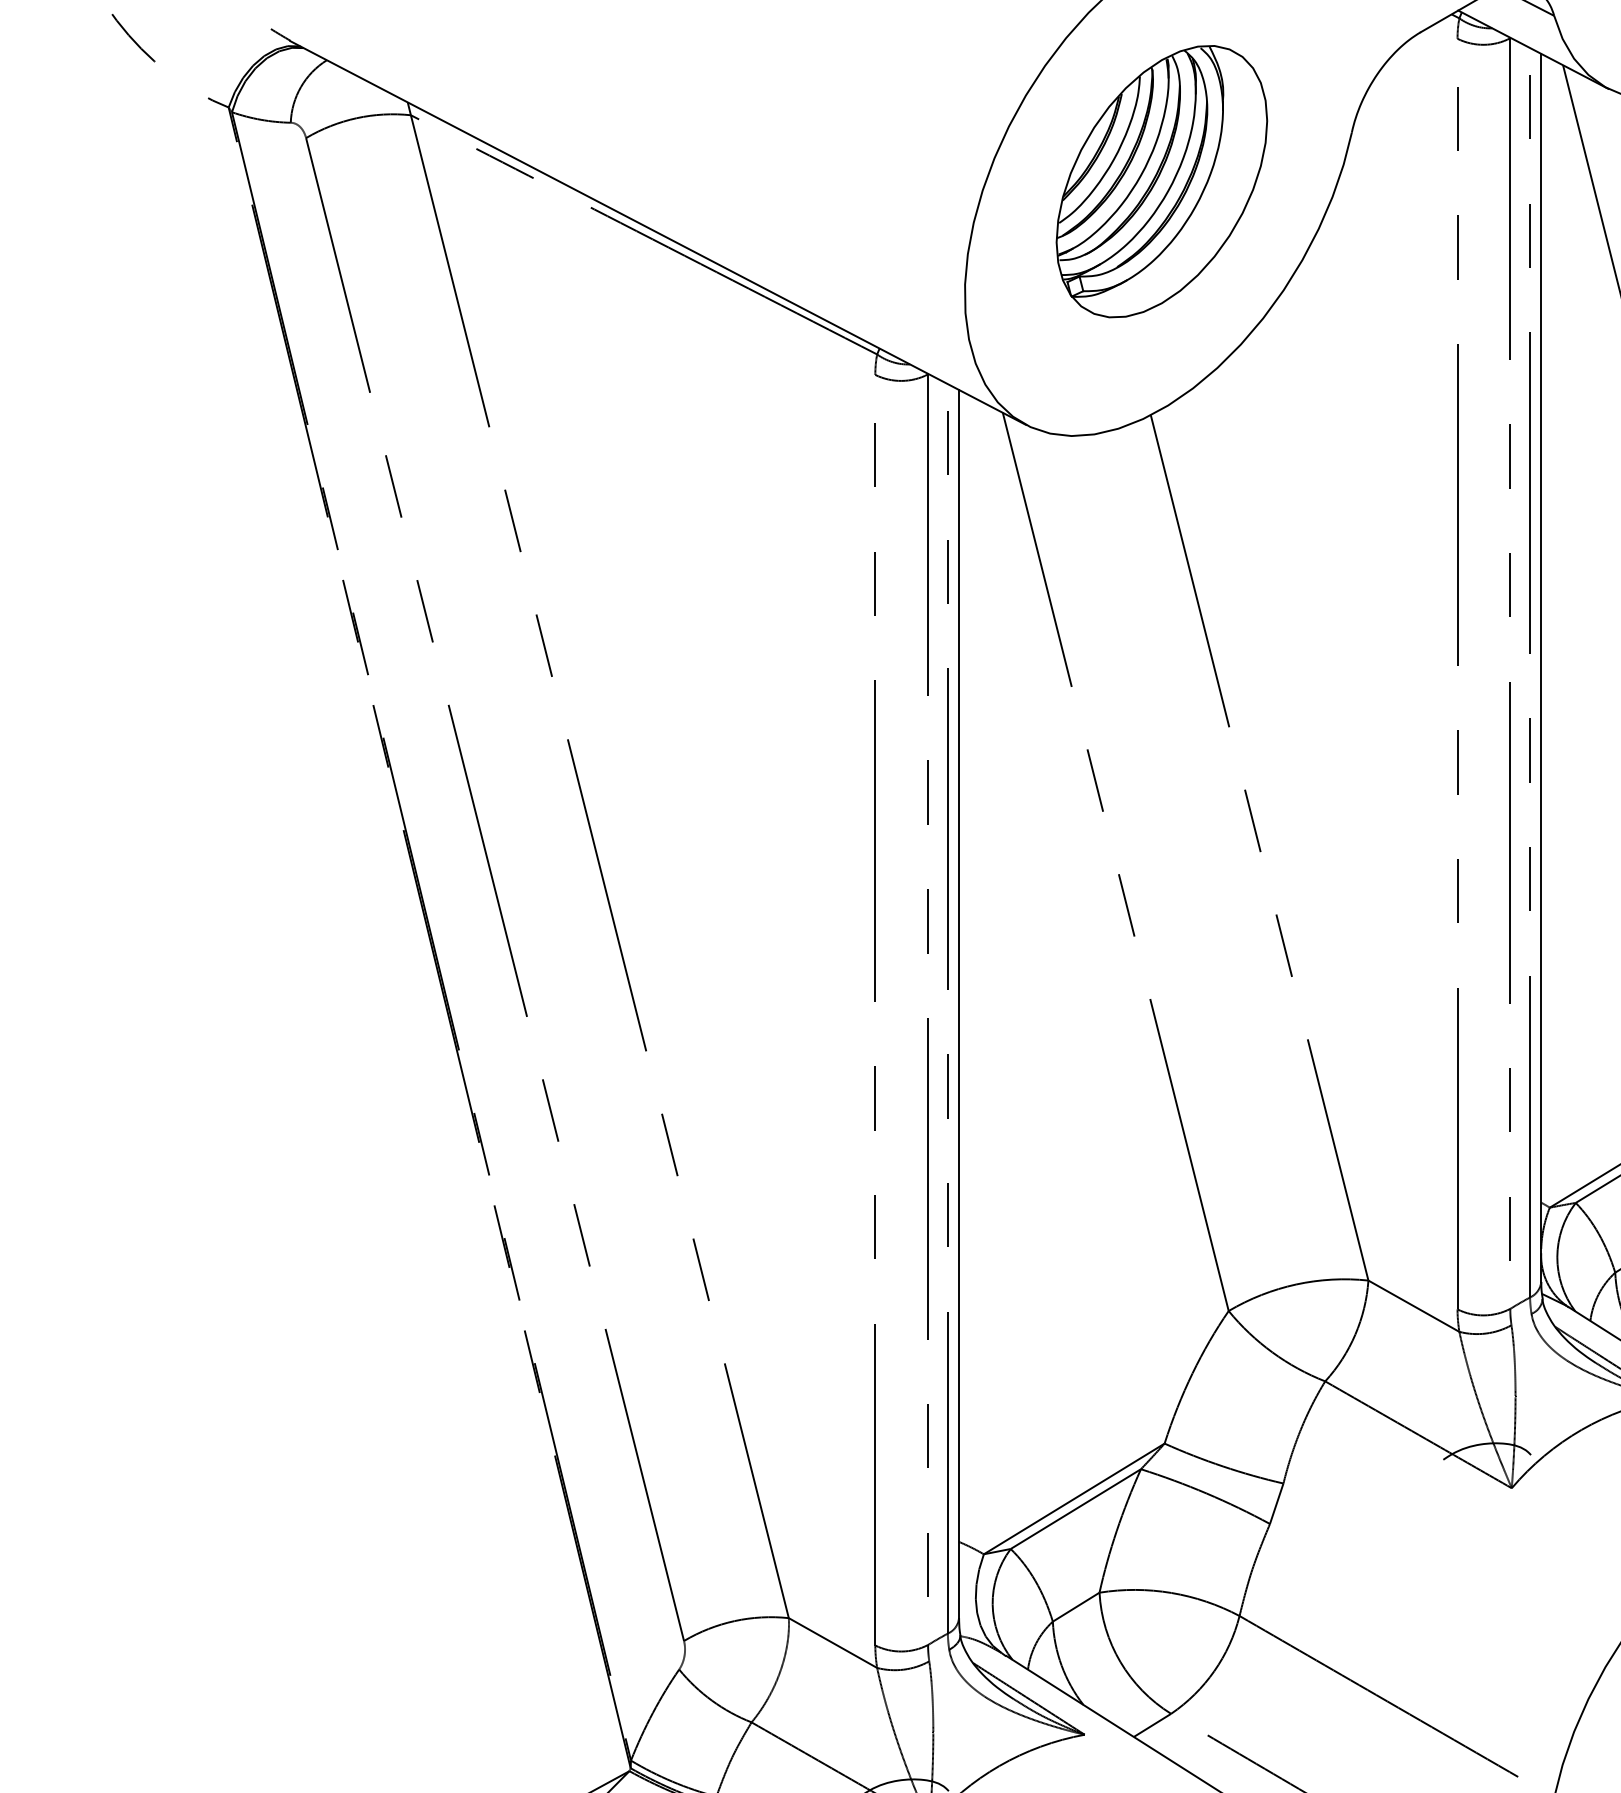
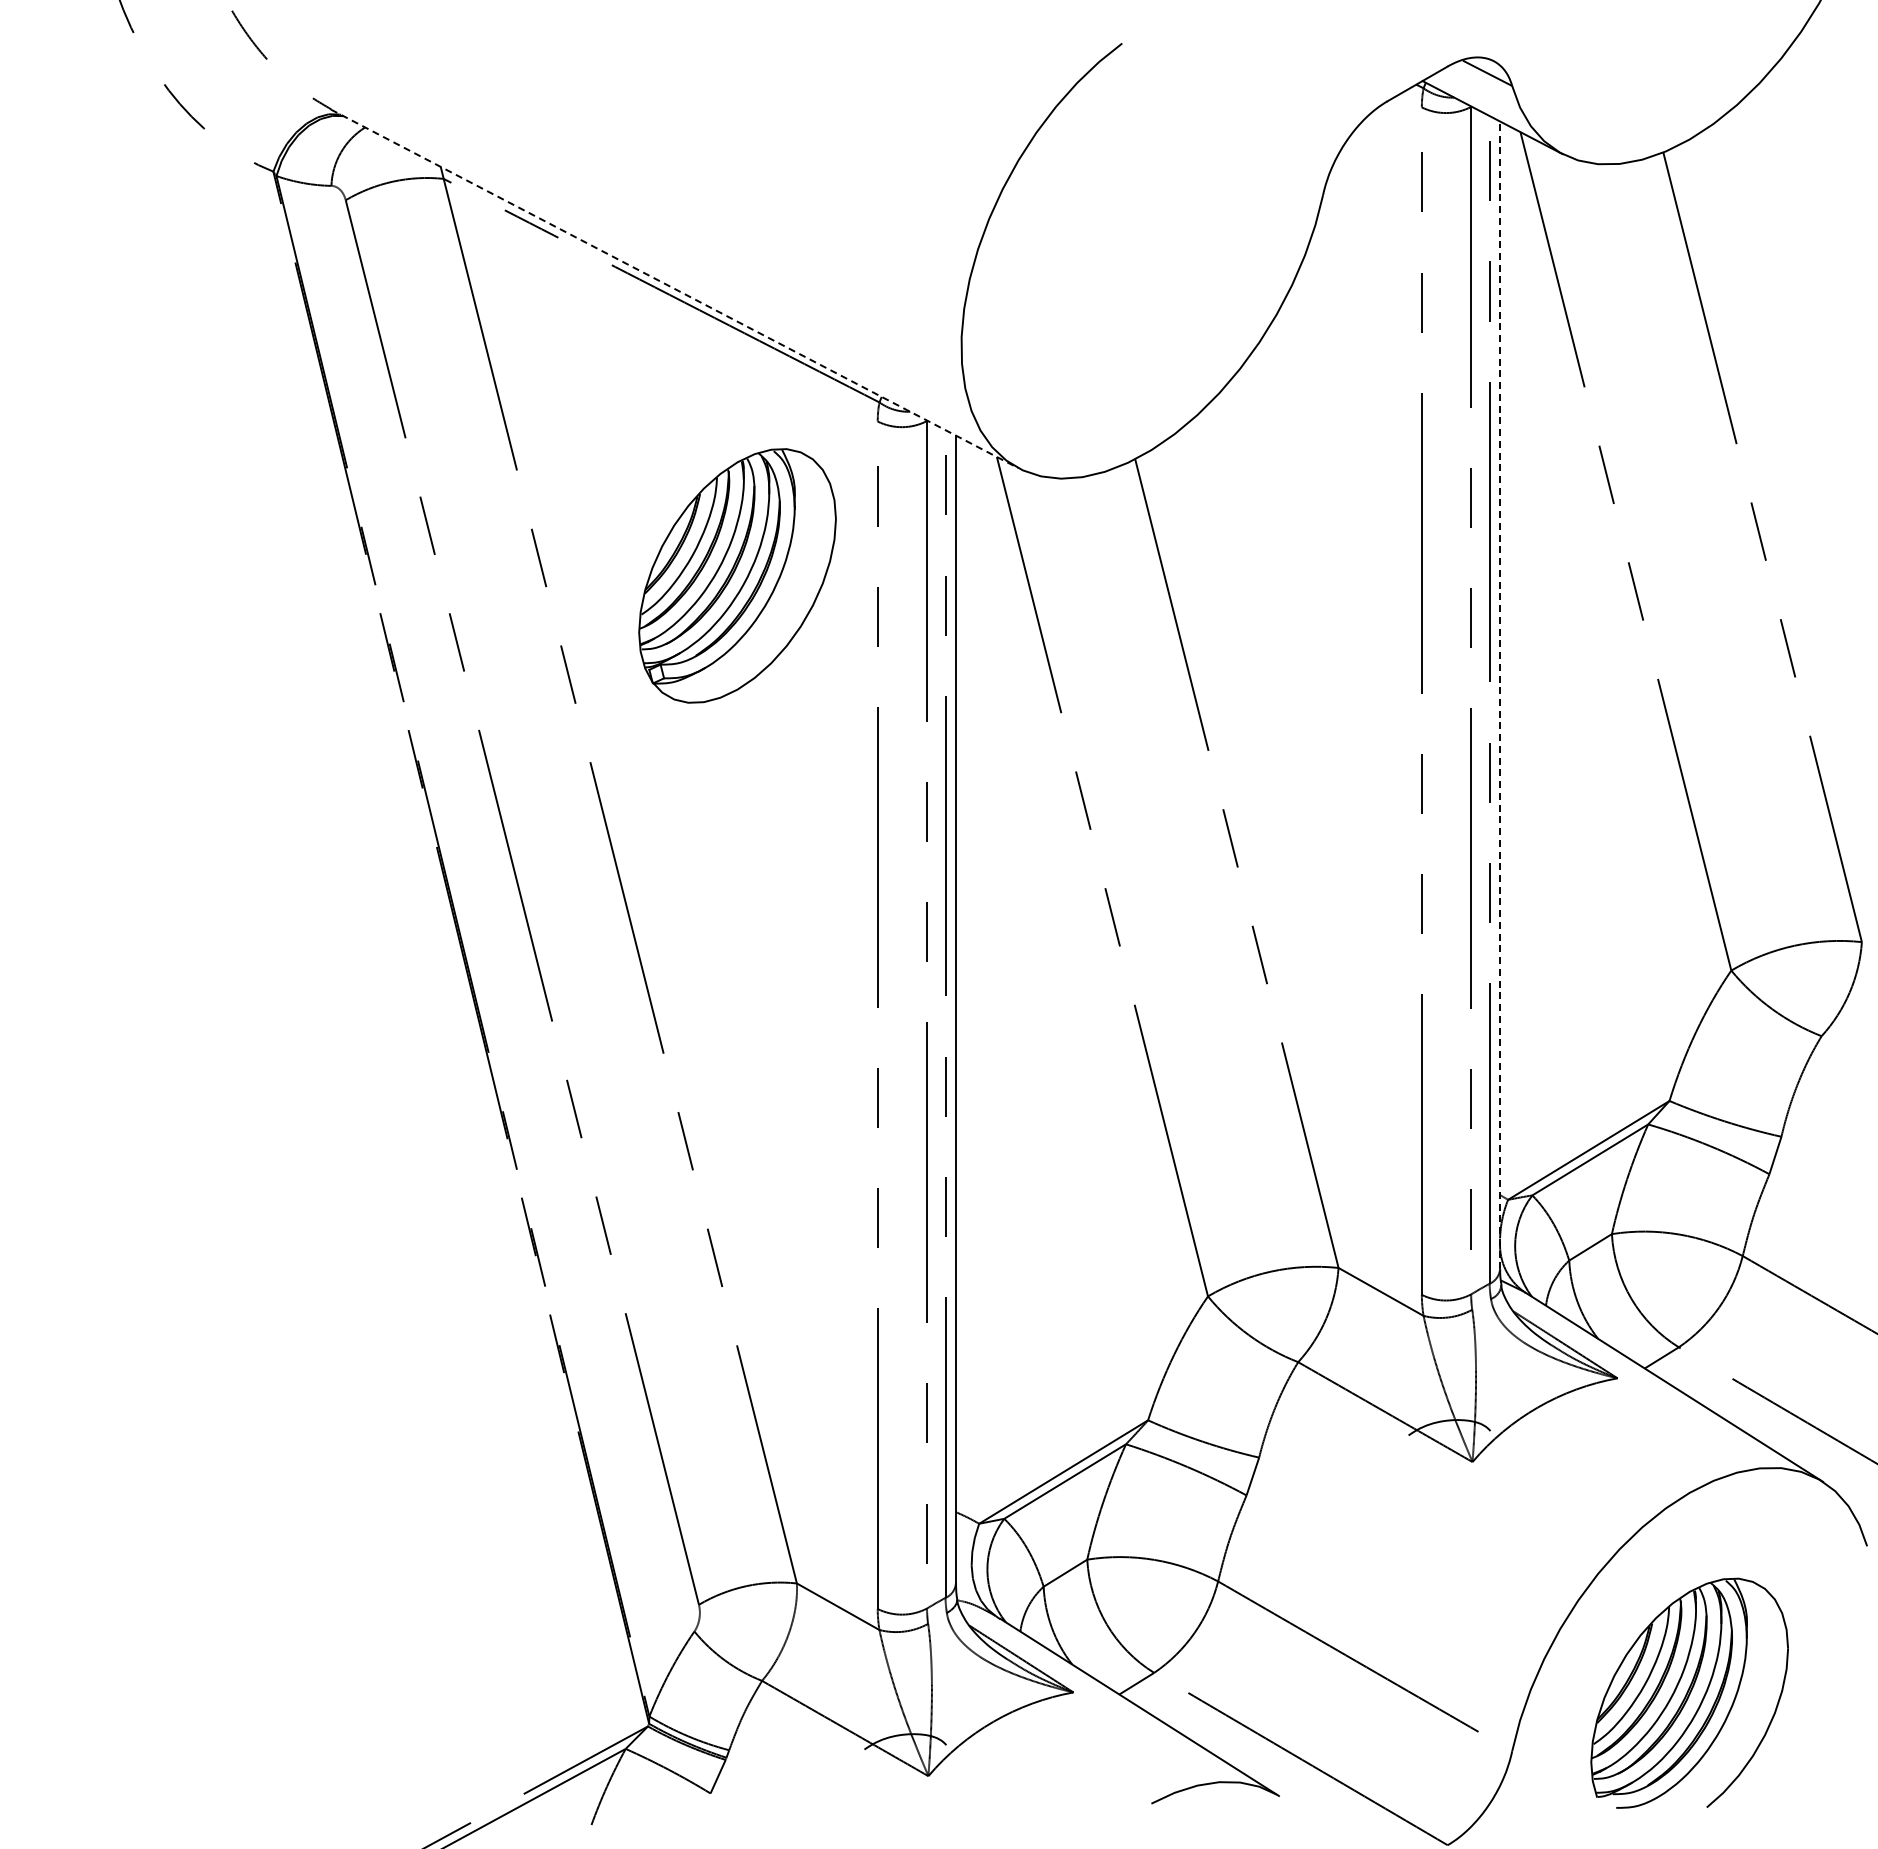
part: (1161, 181) -> (737, 575), moved
line: (657, 232) -> (674, 288), solid -> dashed
line: (1541, 668) -> (1500, 695), solid -> dashed

